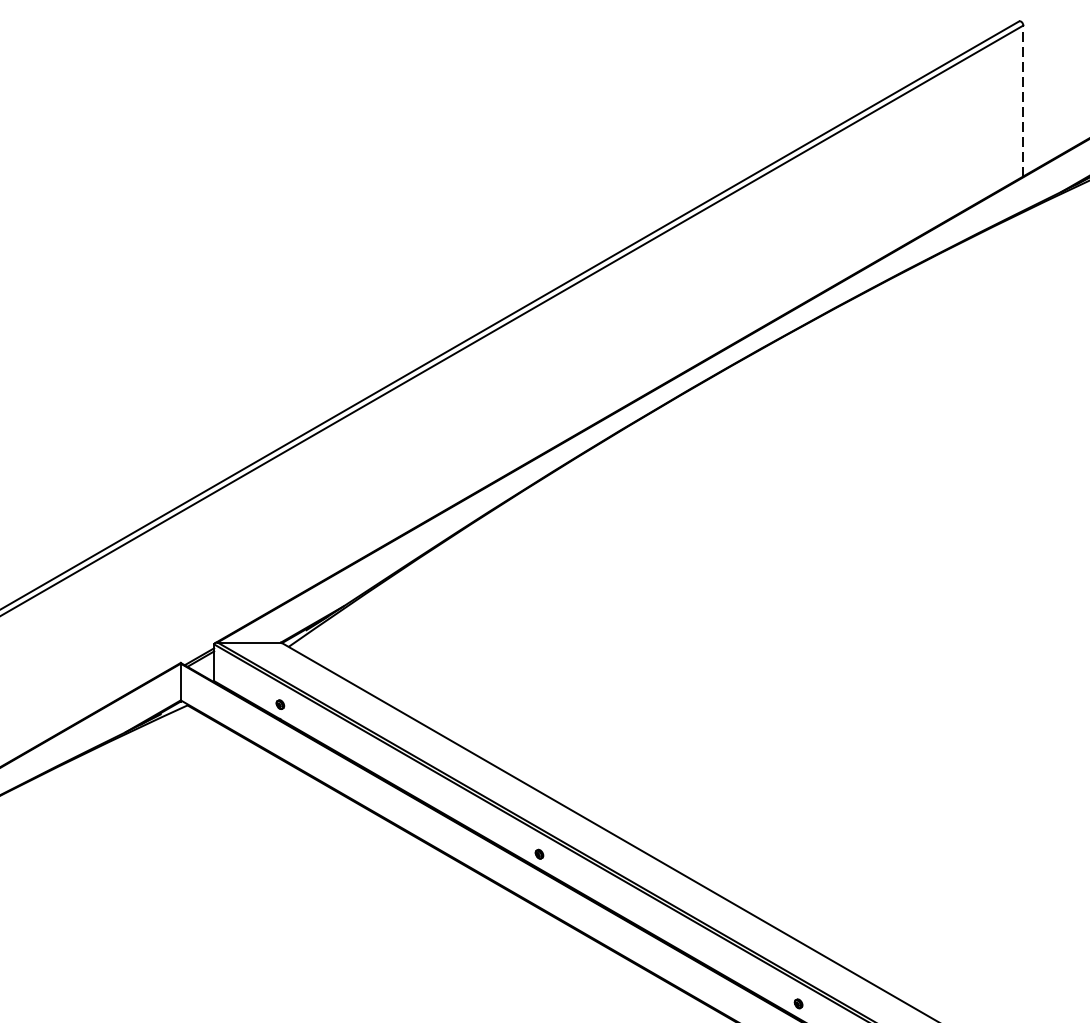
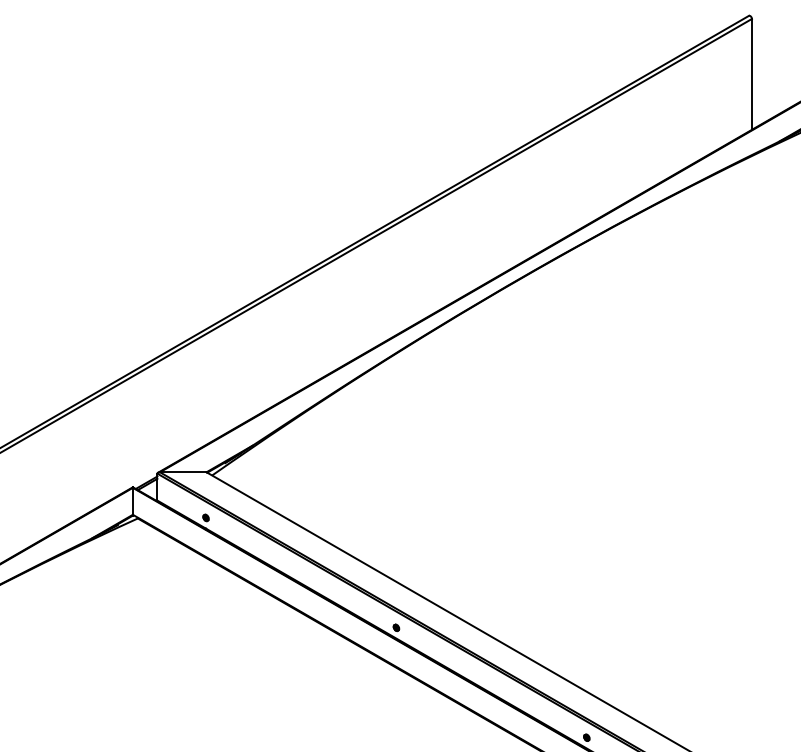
line: (1022, 99) -> (751, 73), dashed -> solid

